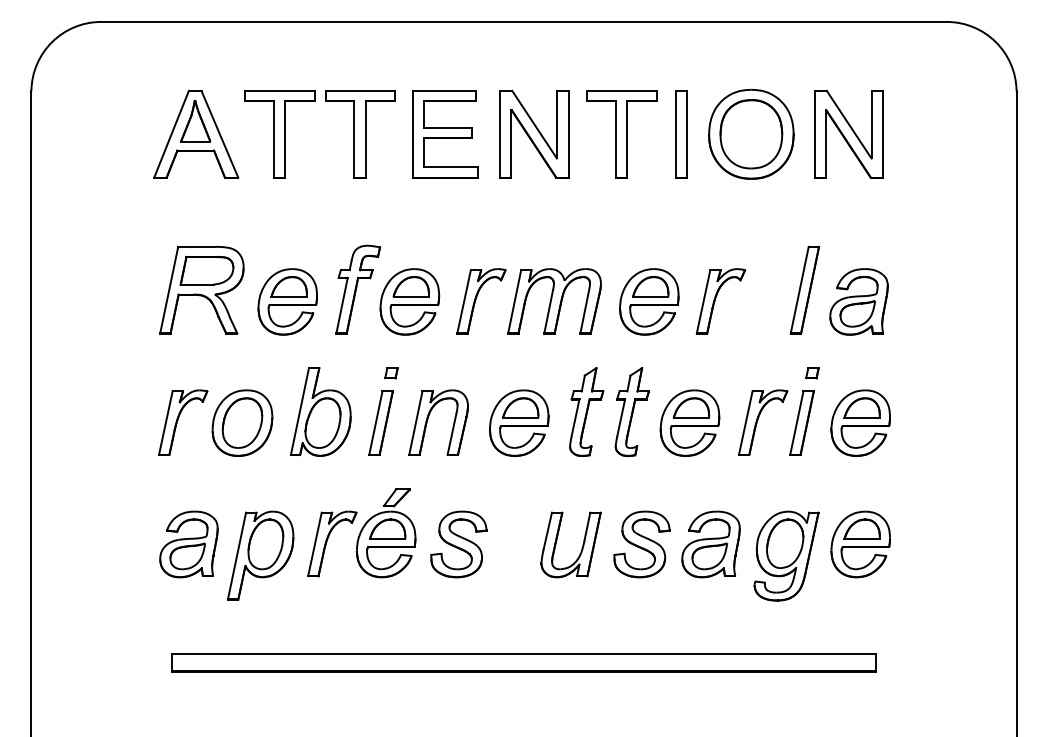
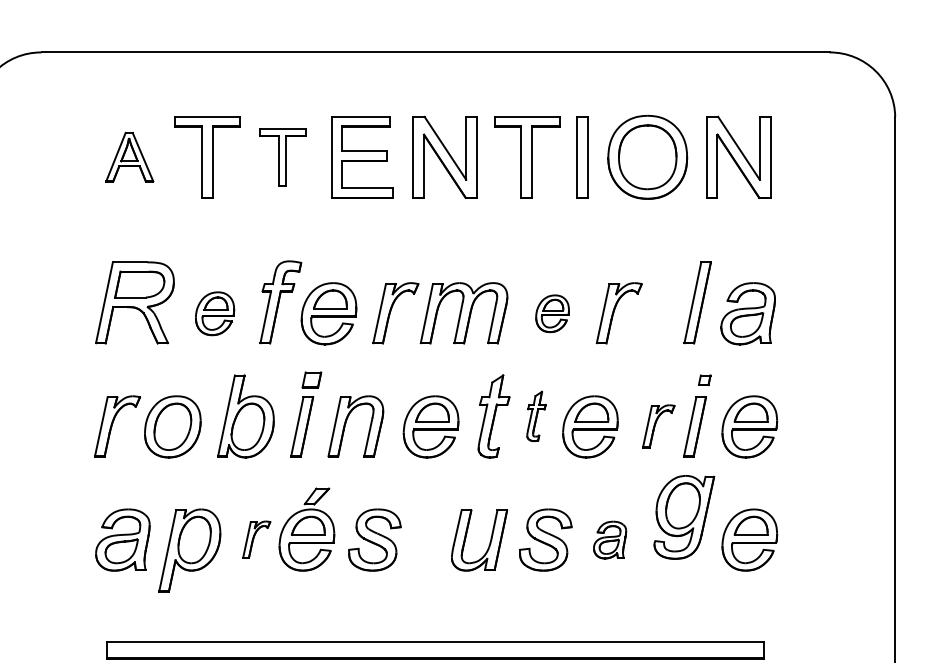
part: (196, 133) -> (129, 156), size x0.6
part: (360, 134) -> (282, 157), size x0.7
part: (287, 301) -> (214, 313), size x0.7
part: (649, 301) -> (552, 313), size x0.6
part: (391, 373) -> (311, 380), size x1.6
part: (631, 411) -> (535, 416), size x0.6
part: (763, 422) -> (659, 426), size x0.7
part: (332, 543) -> (256, 539), size x0.6
part: (710, 544) -> (609, 540), size x0.6
part: (786, 555) -> (684, 516), moved

